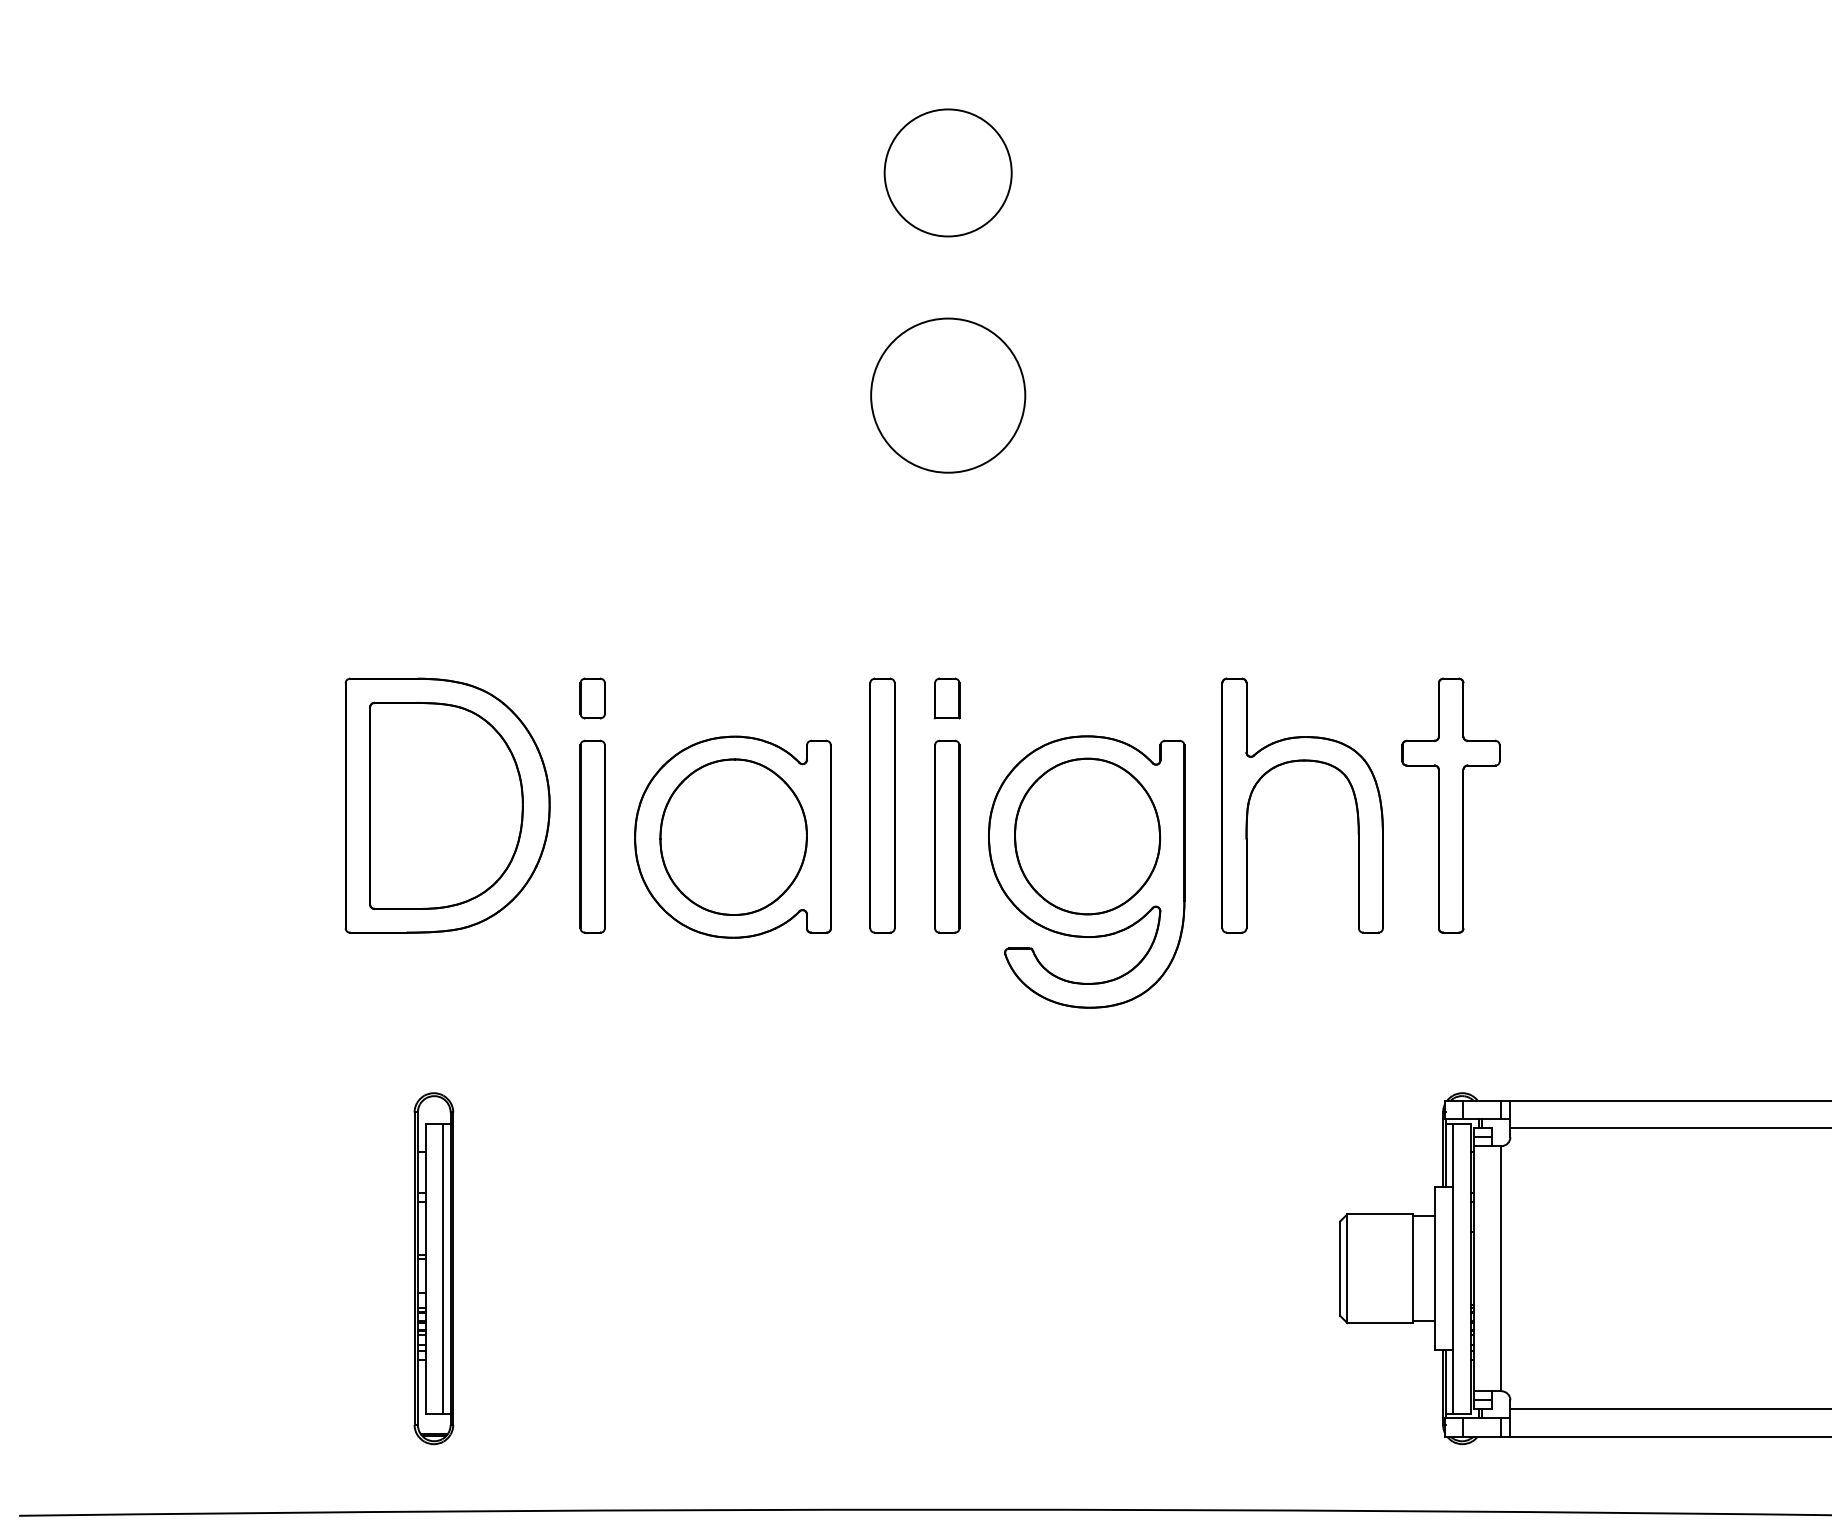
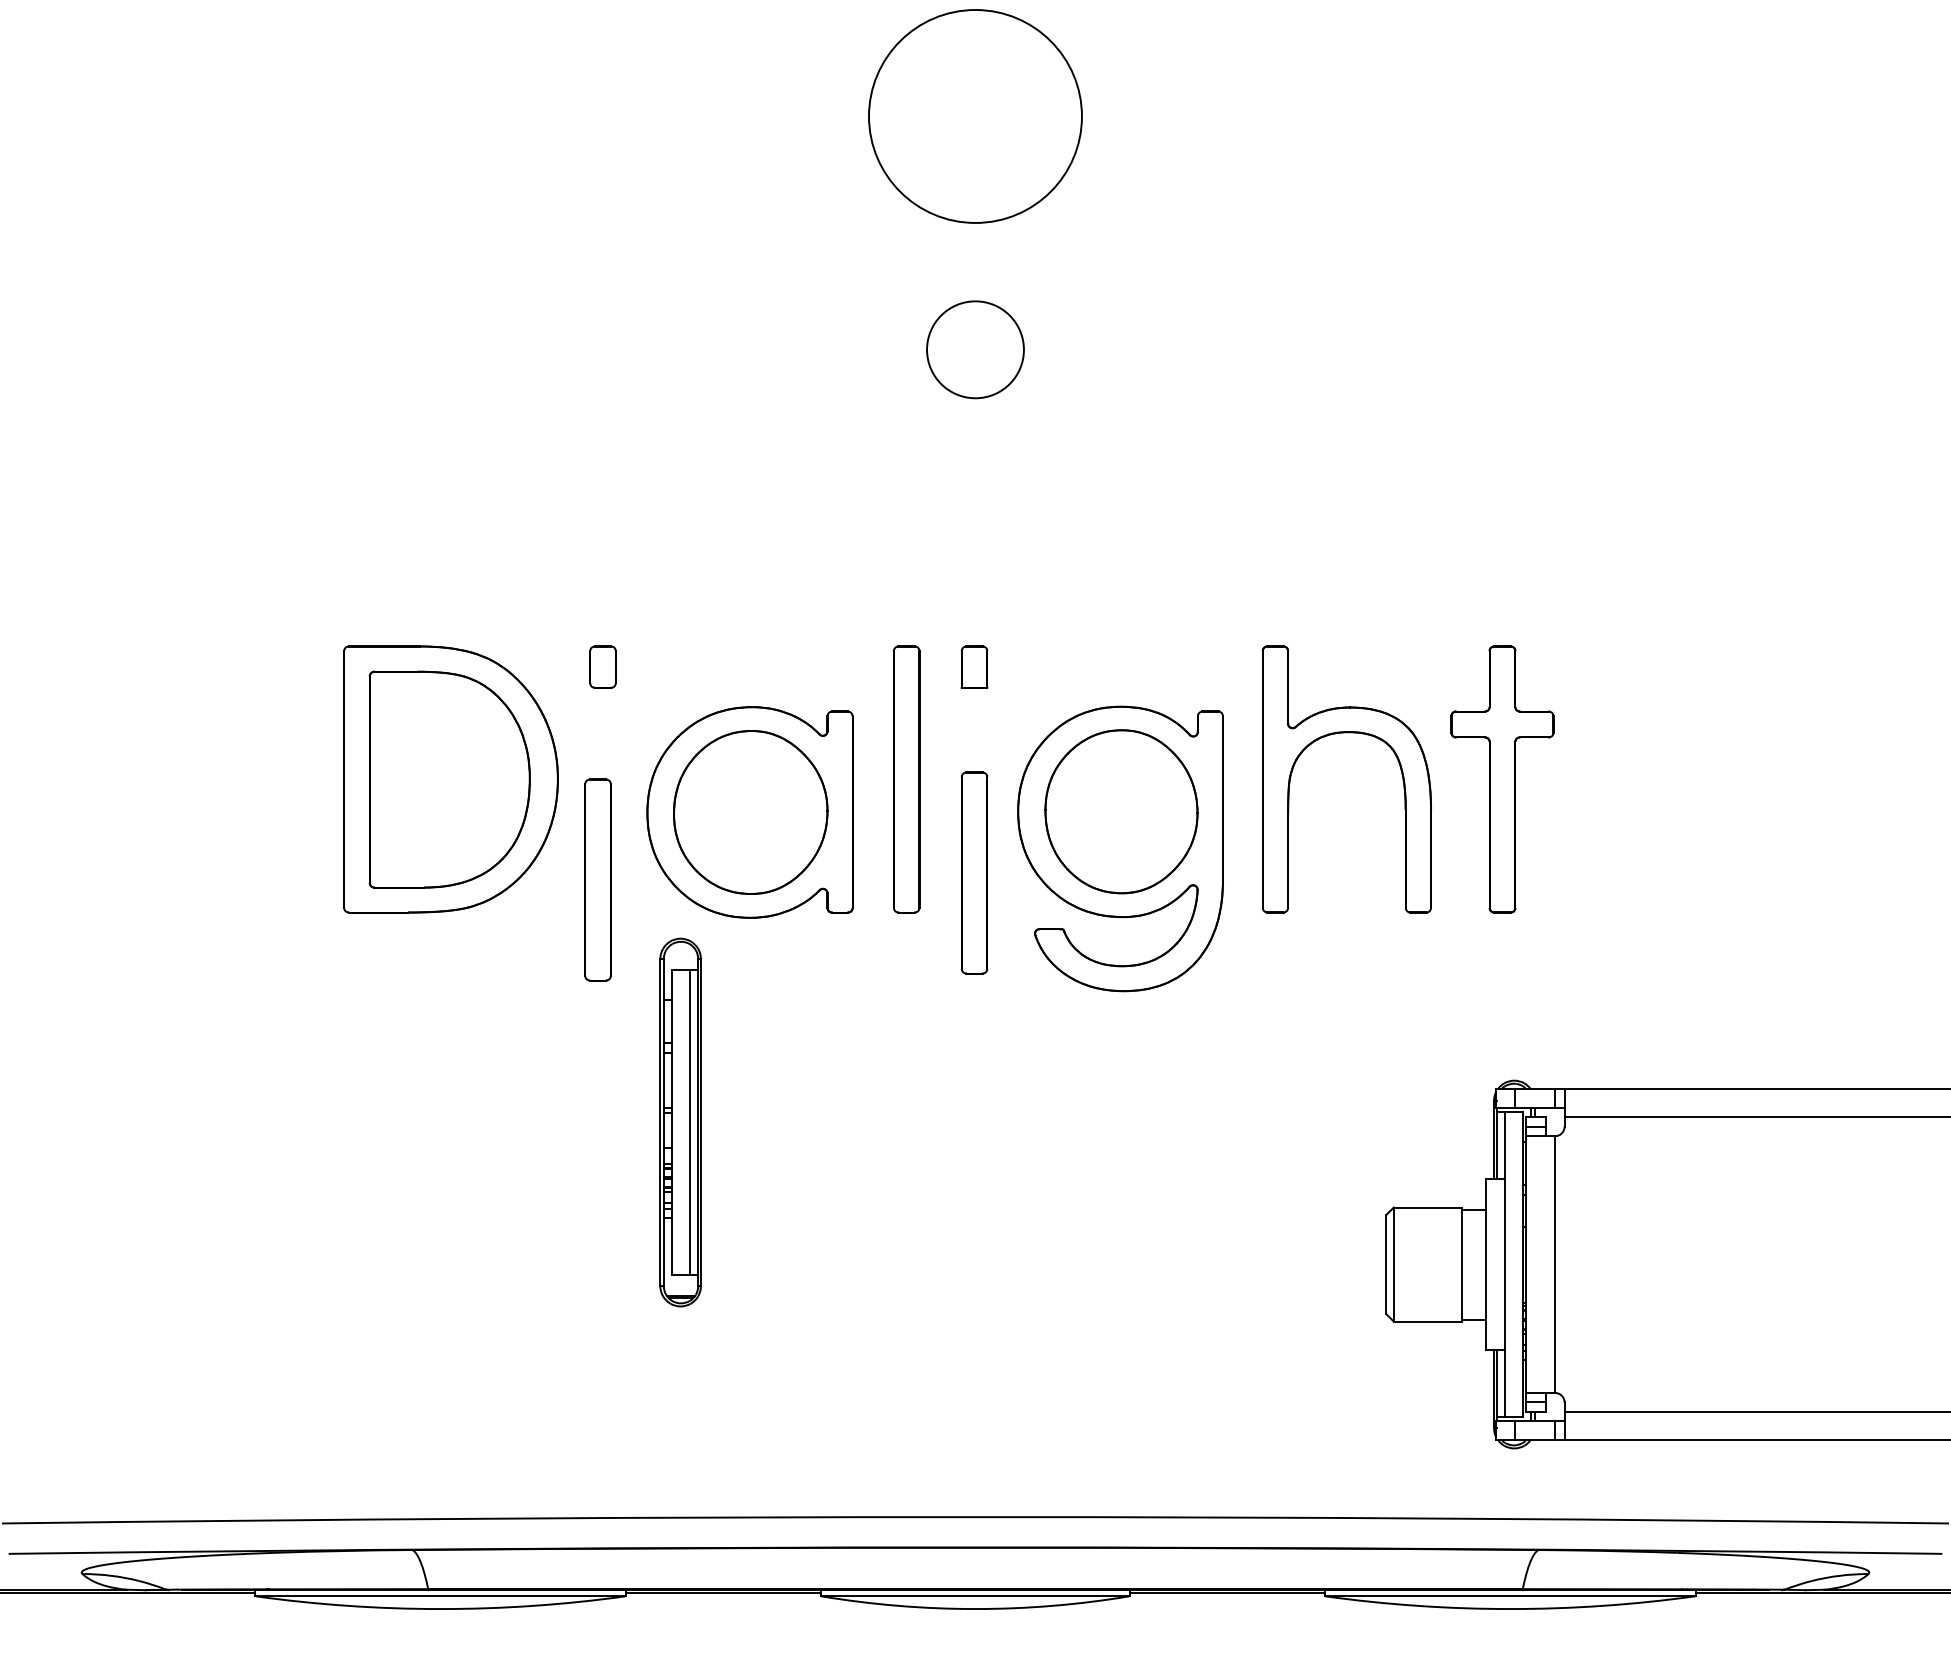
circle: (948, 172) -> (975, 116), size x1.6
circle: (948, 395) -> (975, 349), size x0.6
part: (592, 836) -> (597, 879), moved
part: (947, 836) -> (974, 872), moved
part: (433, 1268) -> (680, 1122), moved

